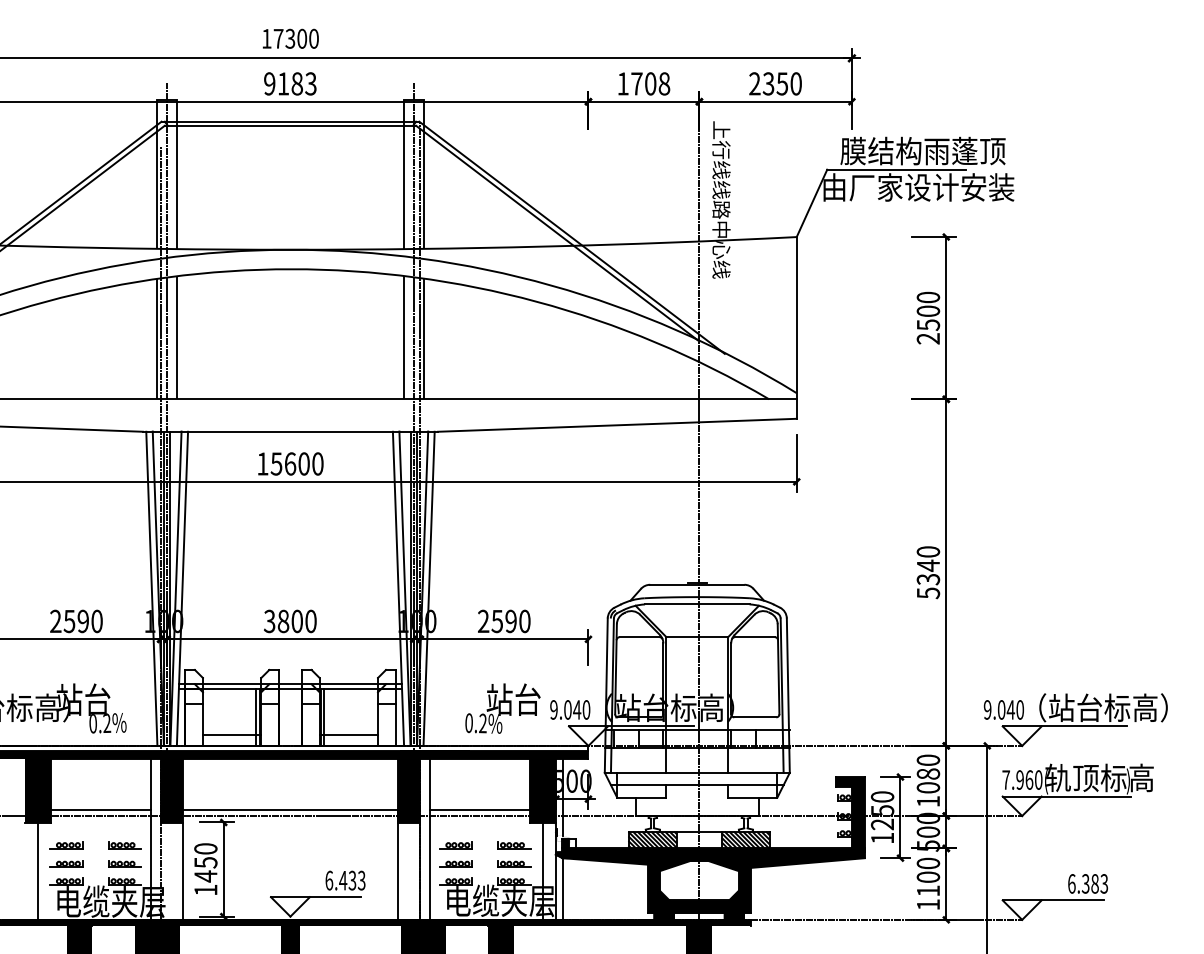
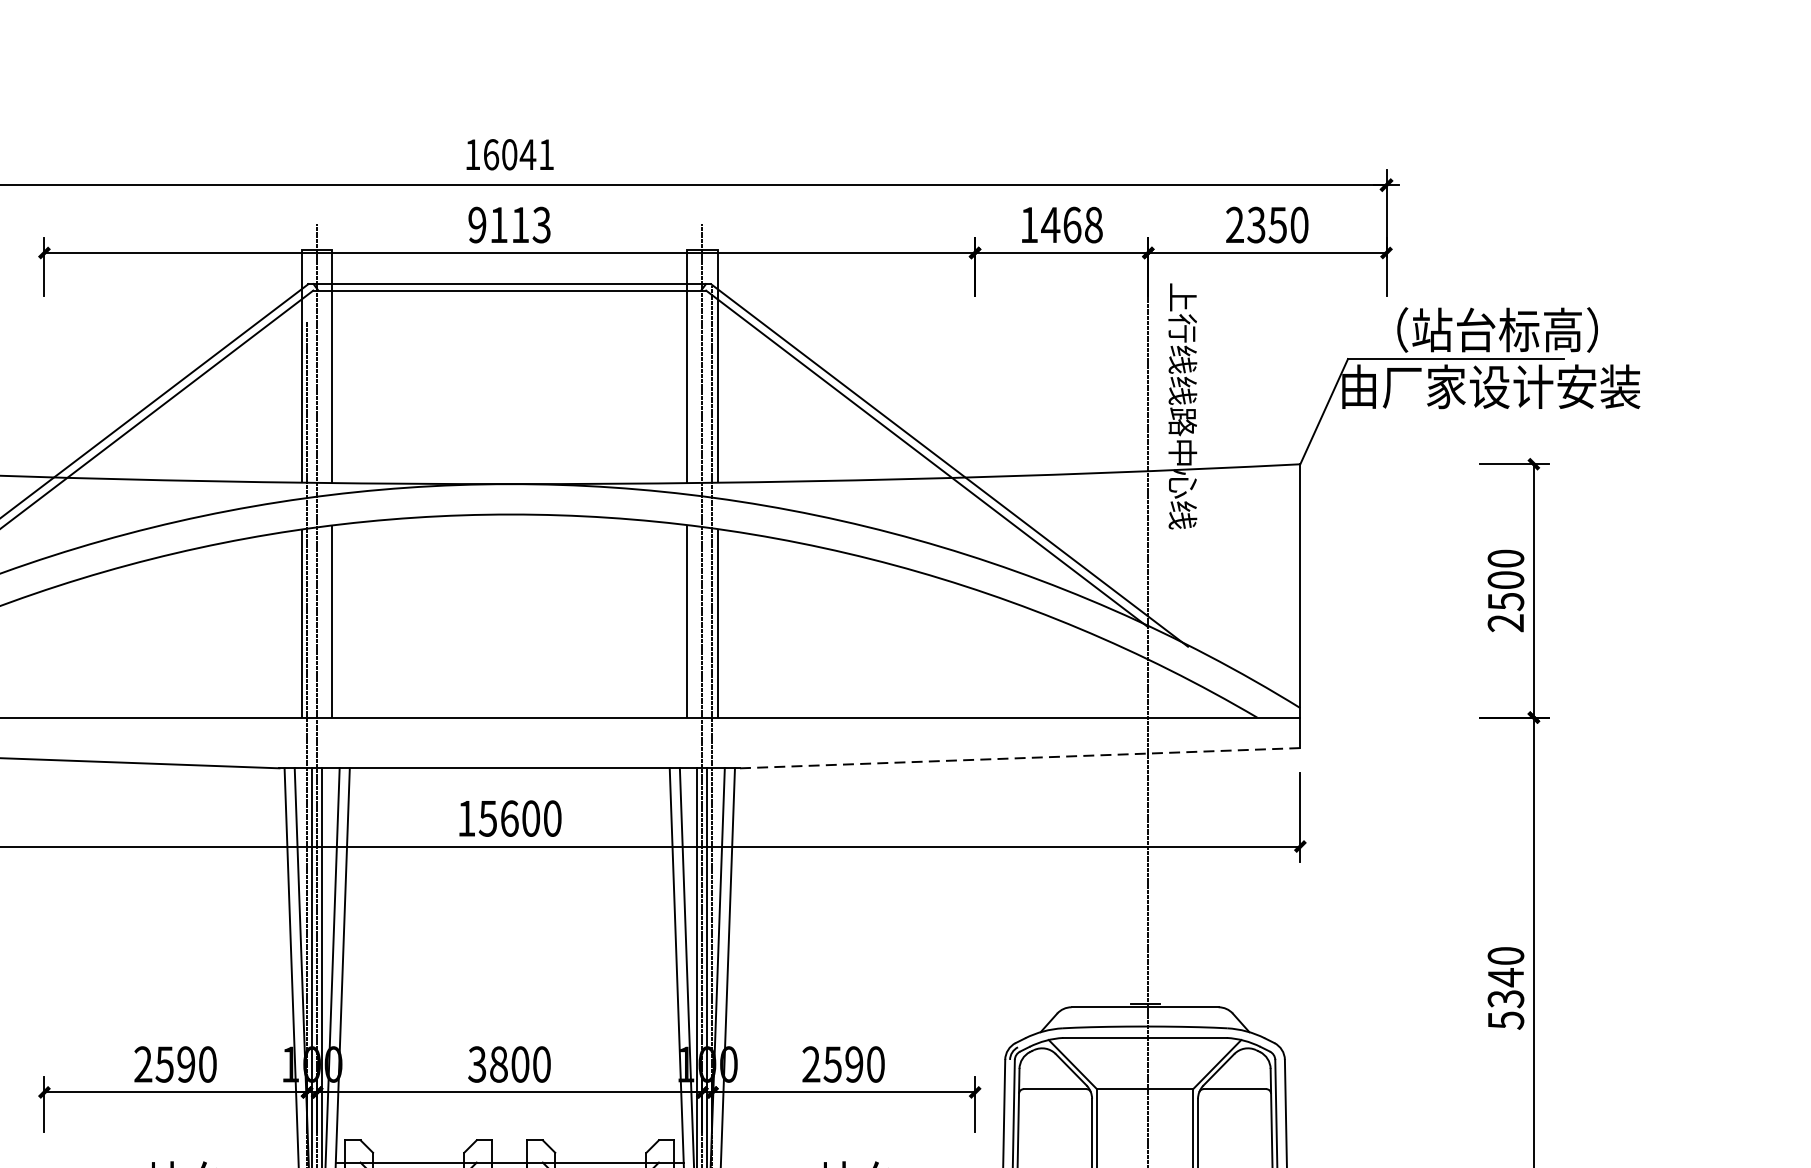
text: (295, 38) -> (517, 154), 17300 -> 16041
text: (296, 83) -> (519, 224), 9183 -> 9113
text: (643, 83) -> (1061, 224), 1708 -> 1468
text: (922, 150) -> (1496, 329), 膜结构雨蓬顶 -> （站台标高）
line: (617, 425) -> (1020, 758), solid -> dashed

